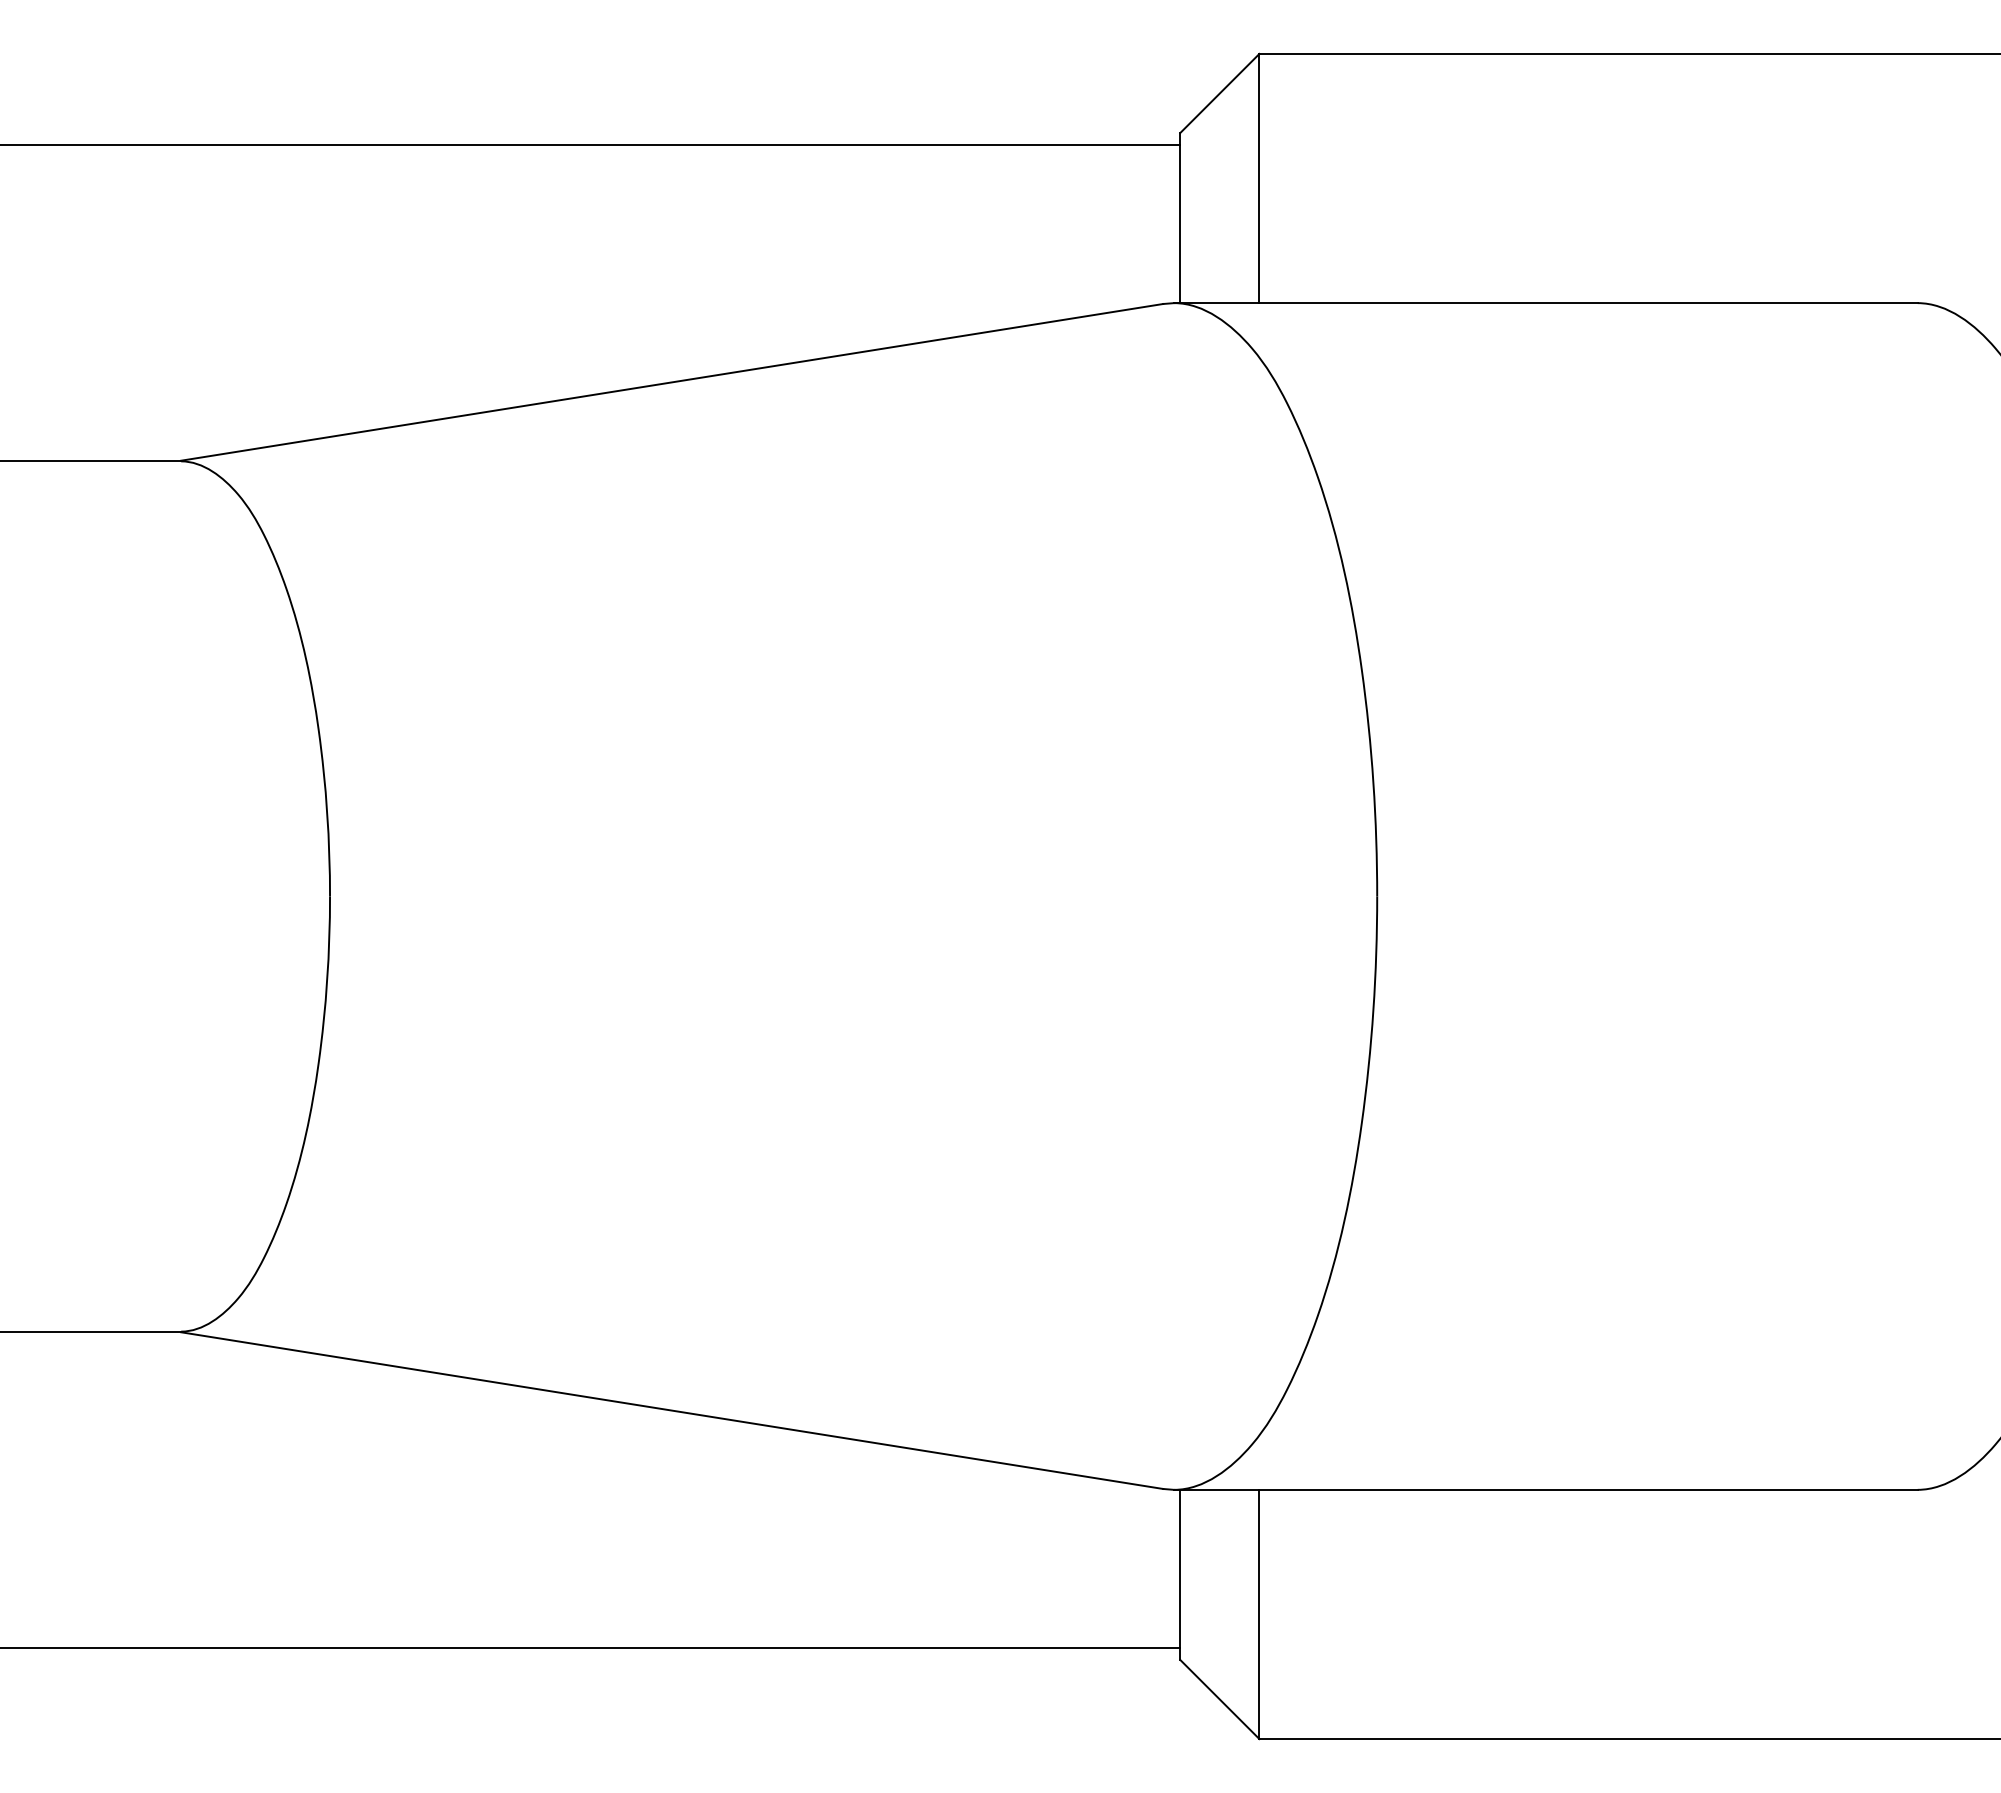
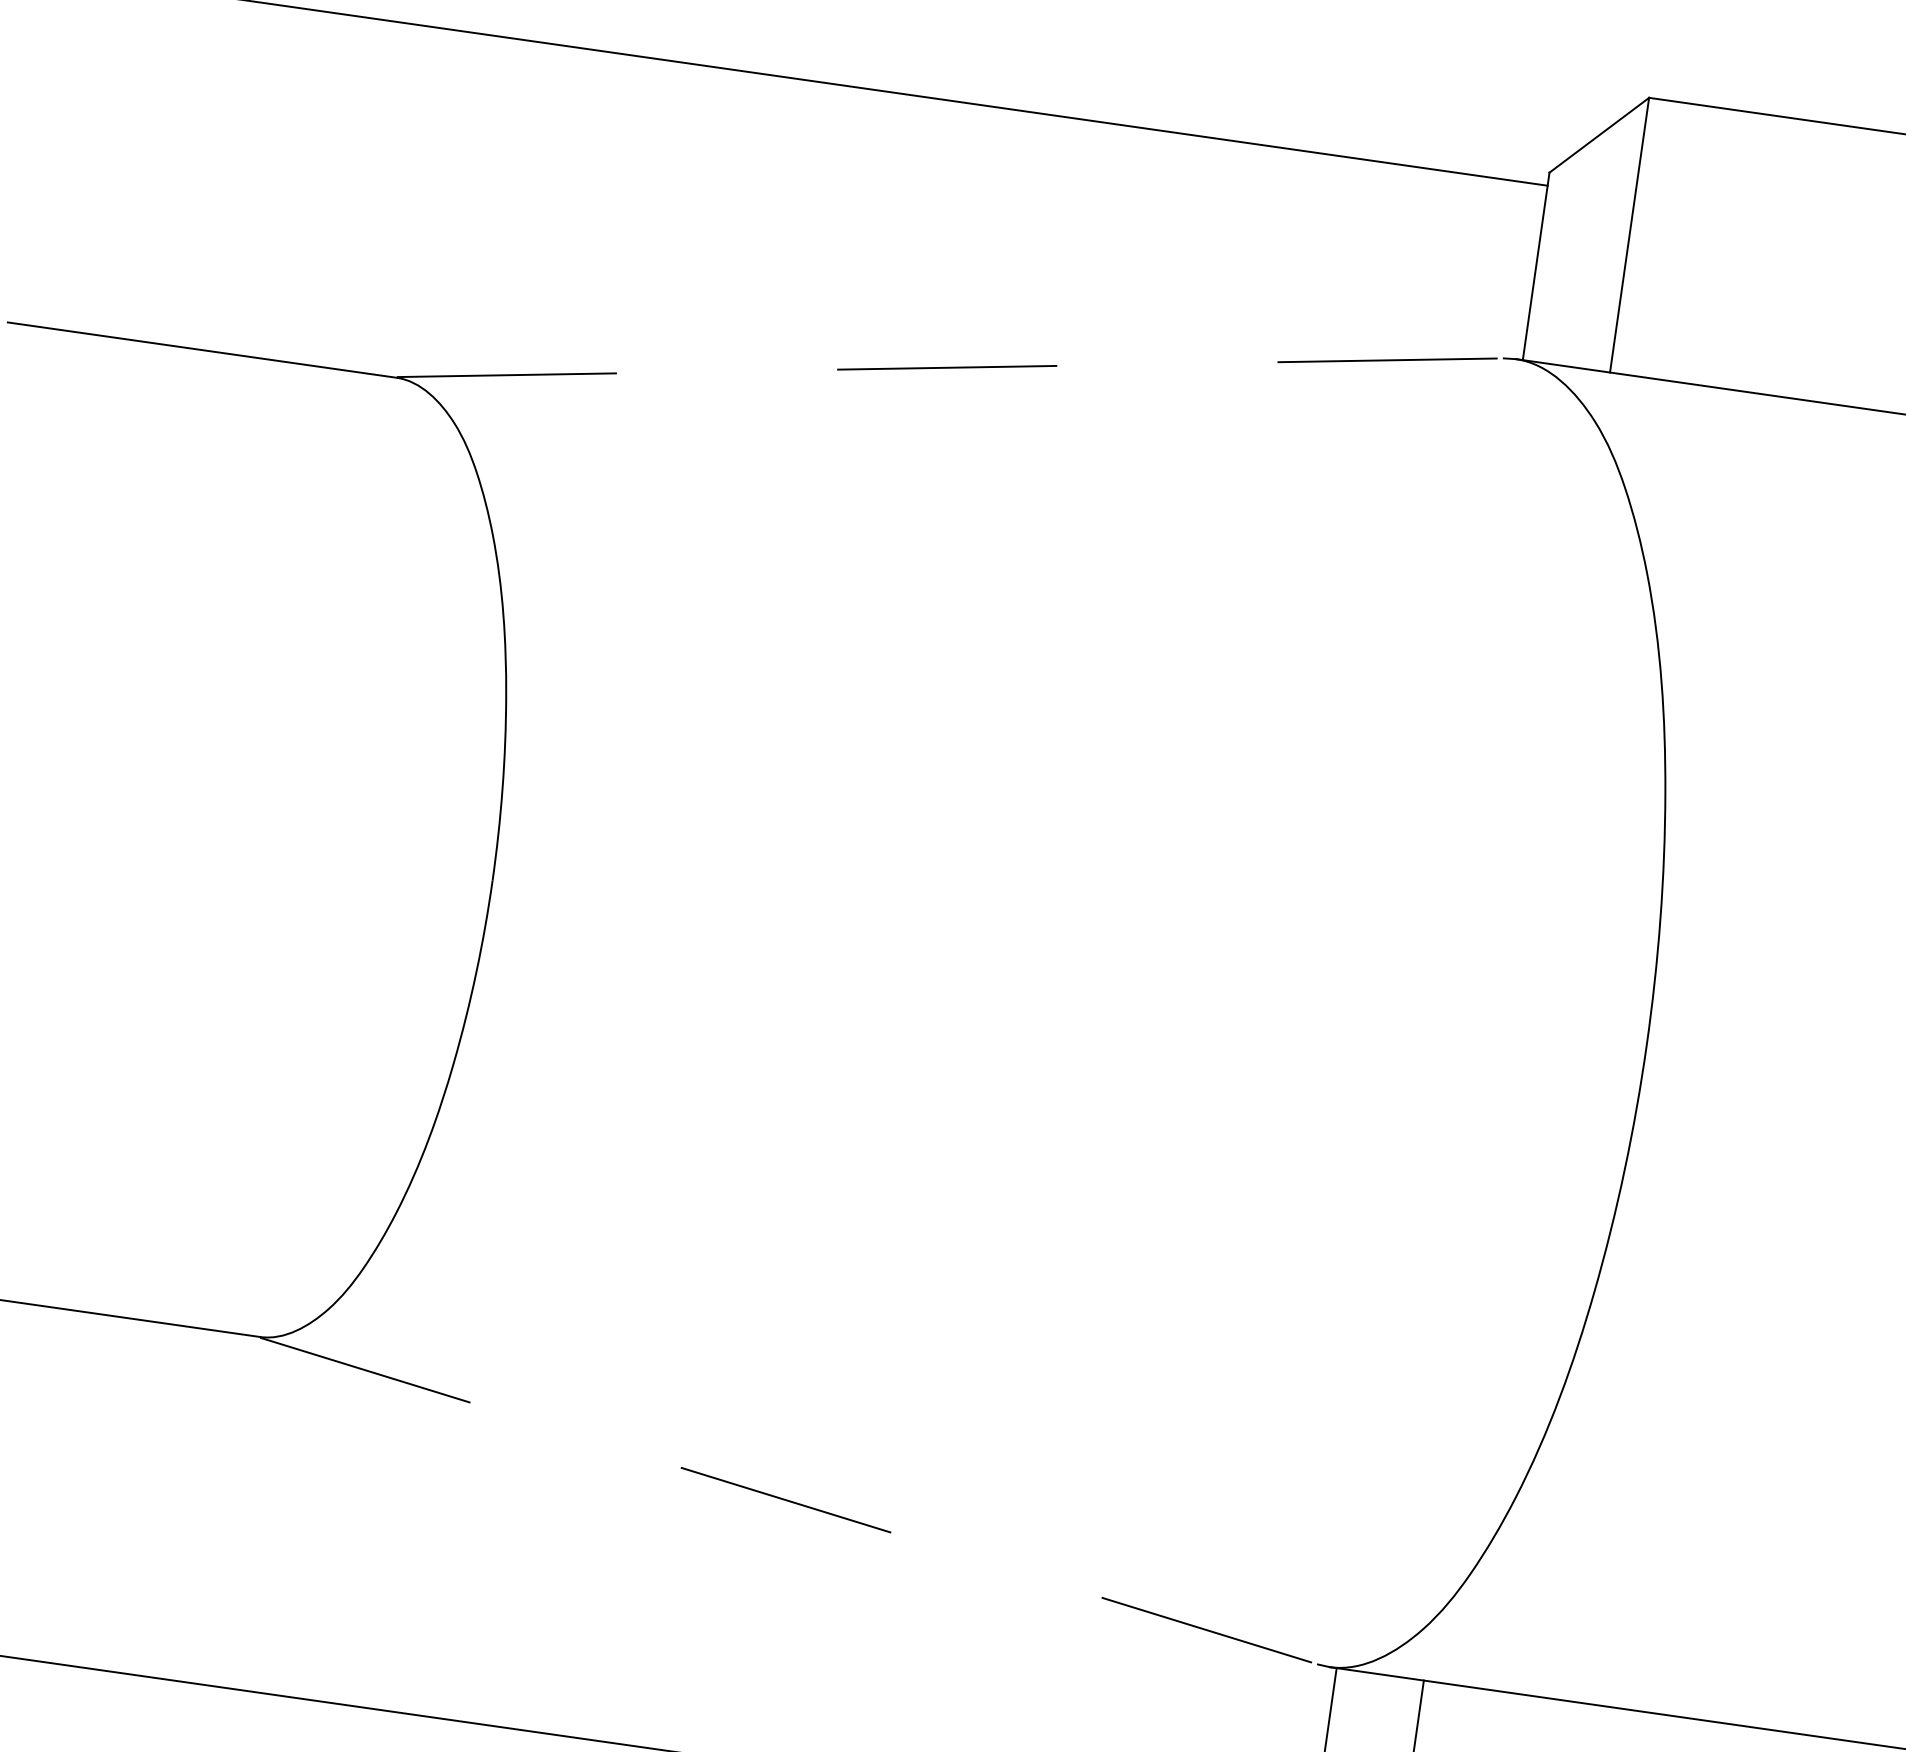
line: (672, 382) -> (950, 367), solid -> dashed
line: (672, 1410) -> (789, 1501), solid -> dashed

